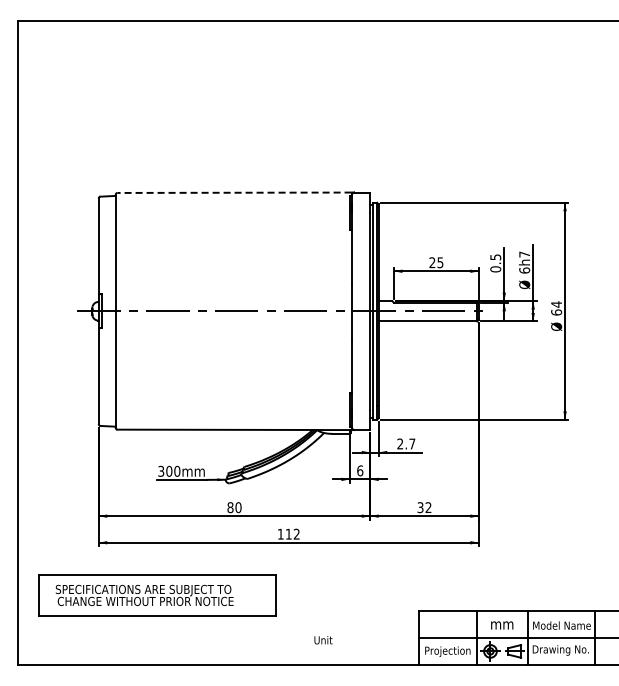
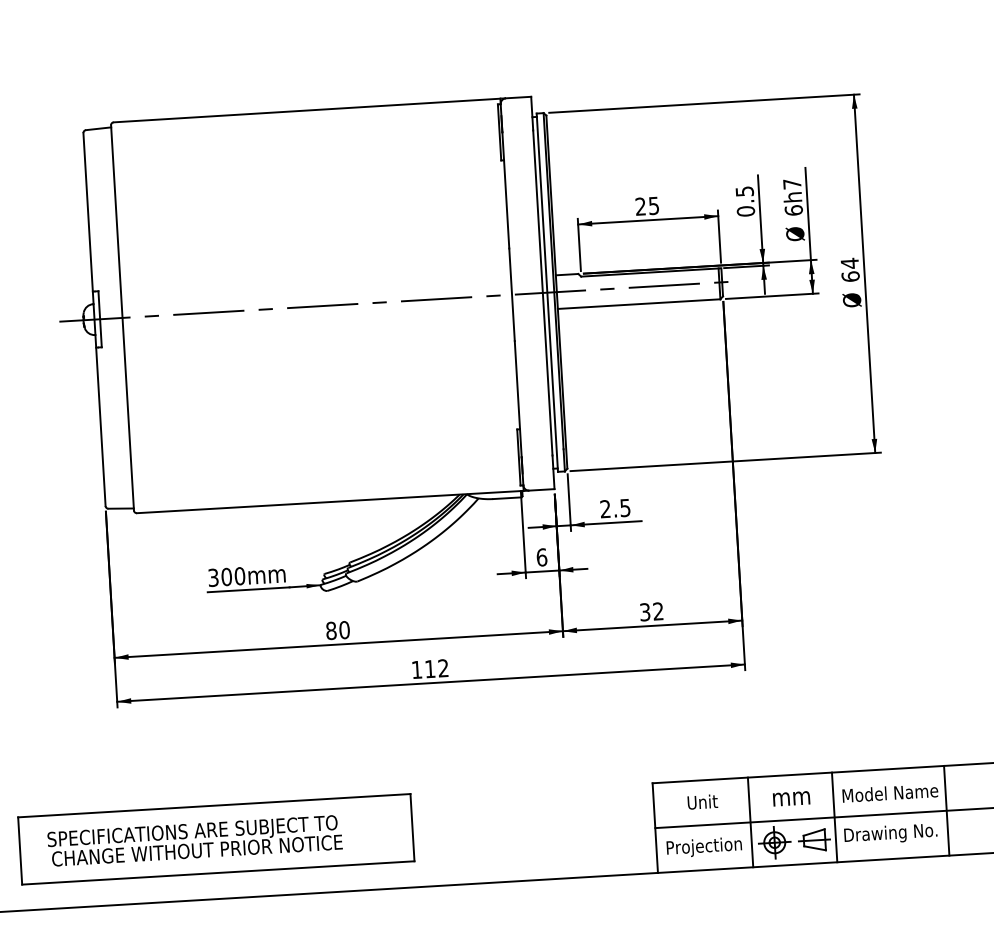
line: (234, 192) -> (307, 110), dashed -> solid
text: (412, 443) -> (625, 507), 2.7 -> 2.5
part: (157, 595) -> (216, 839), moved
text: (323, 640) -> (702, 802), moved

